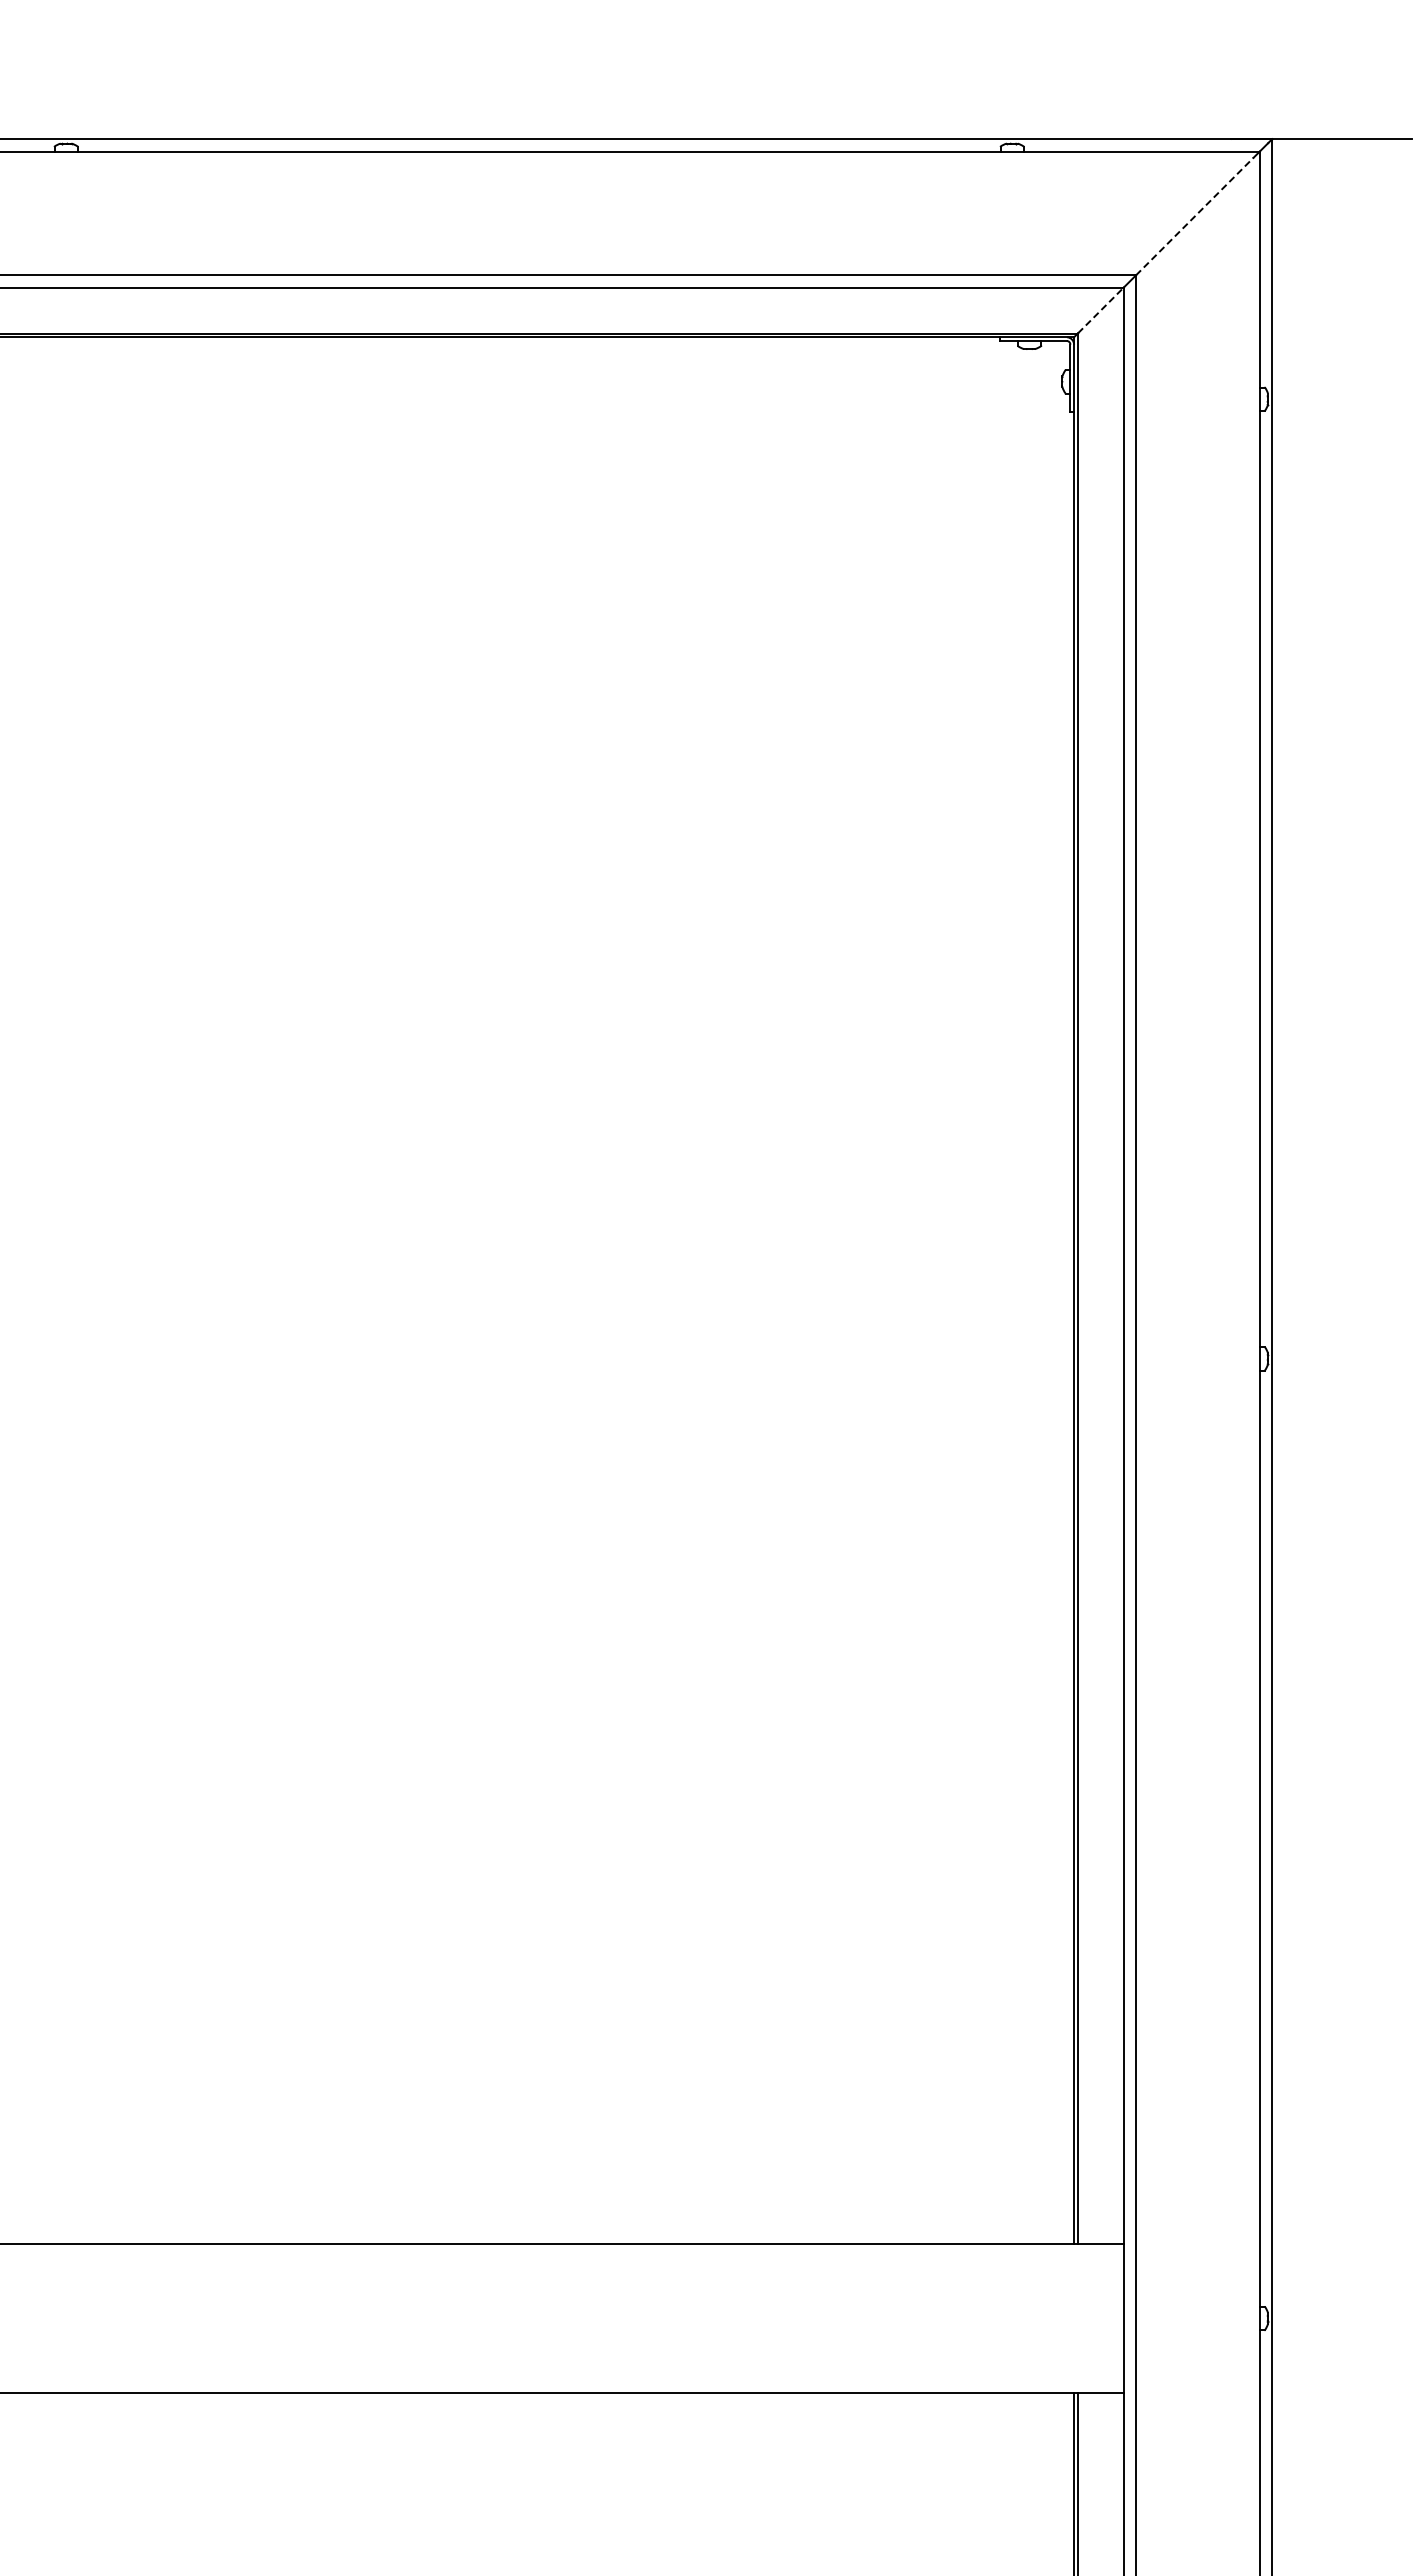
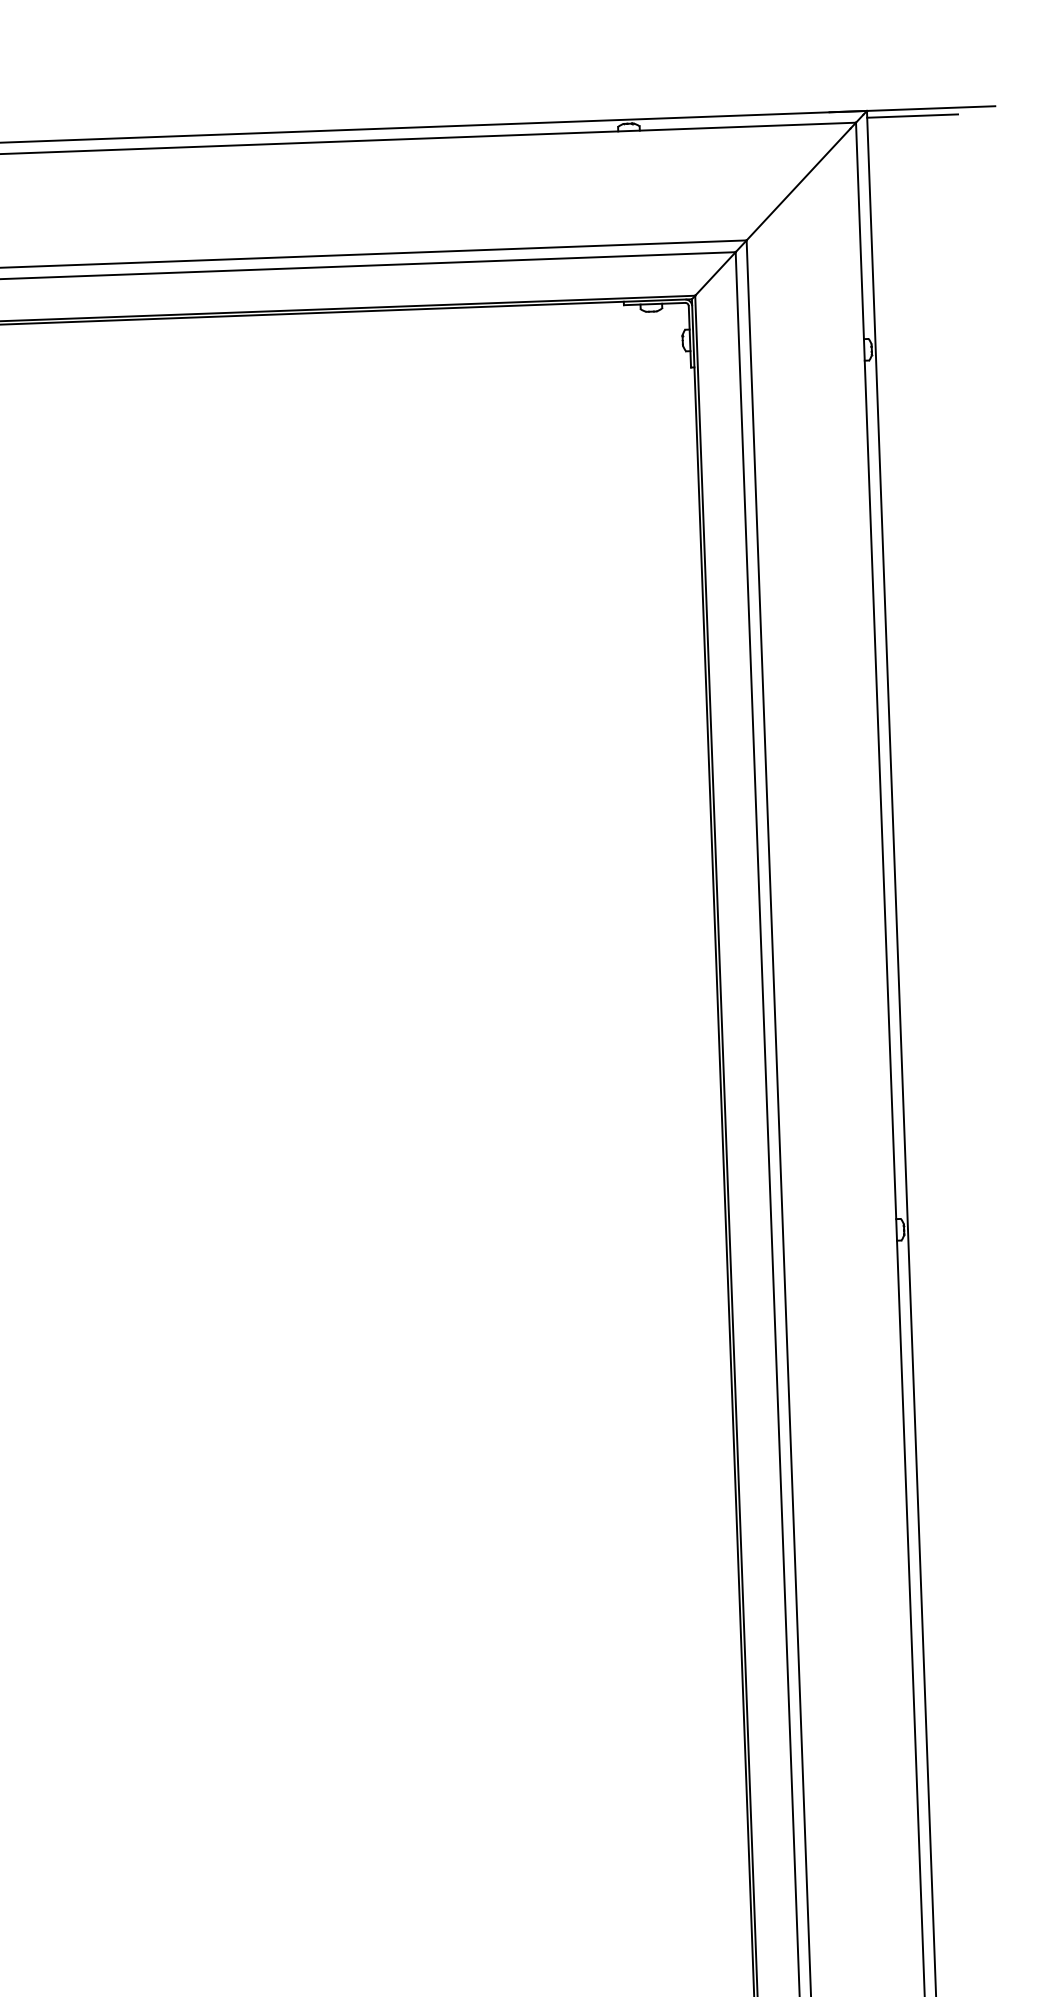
line: (1321, 146) -> (912, 116), added
line: (1195, 216) -> (799, 184), dashed -> solid
line: (1101, 310) -> (716, 273), dashed -> solid

